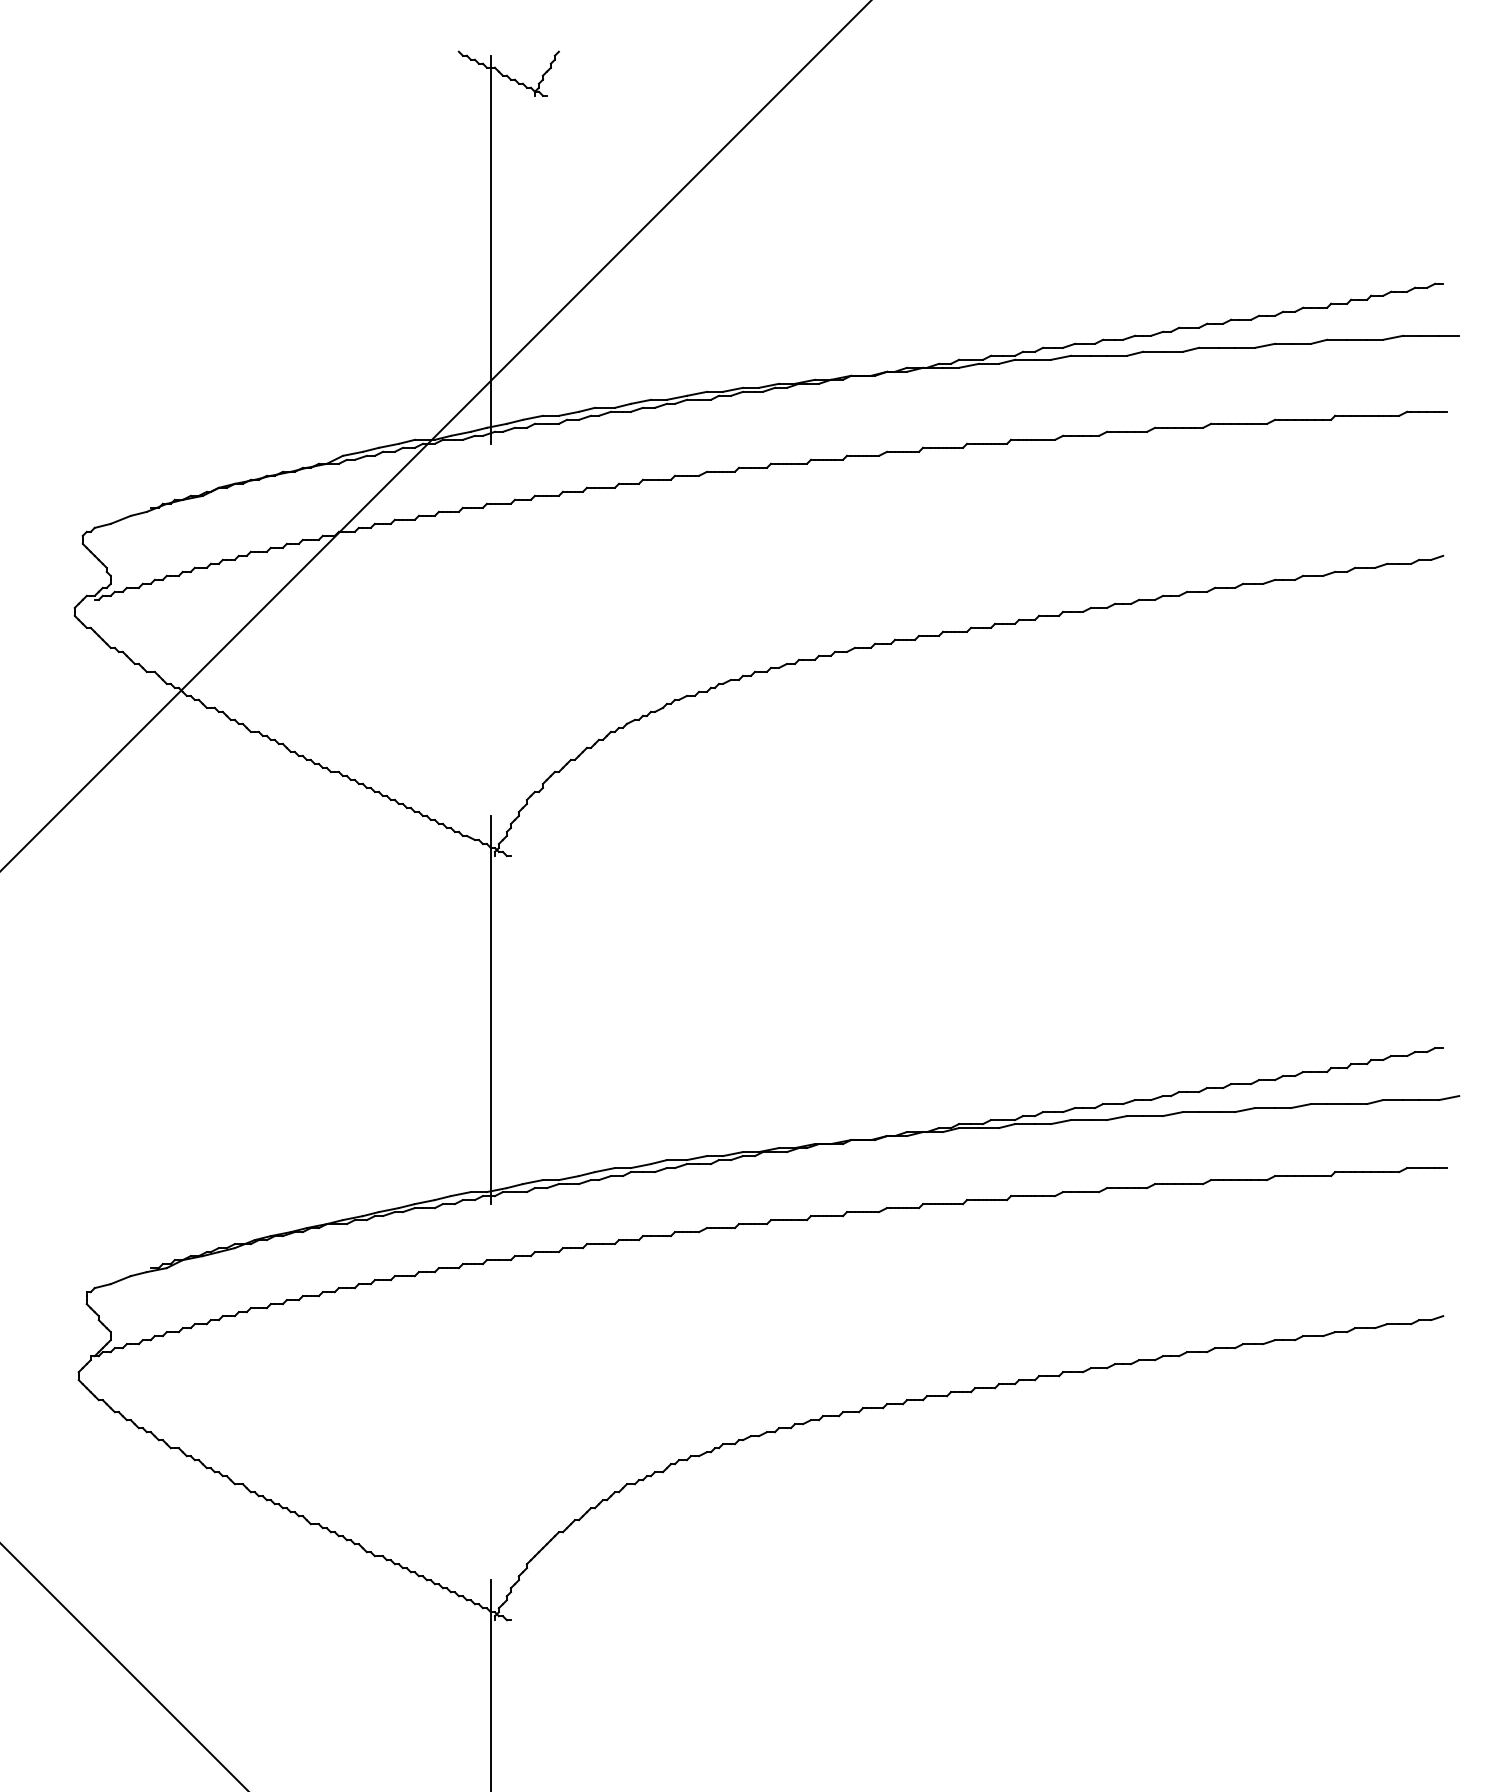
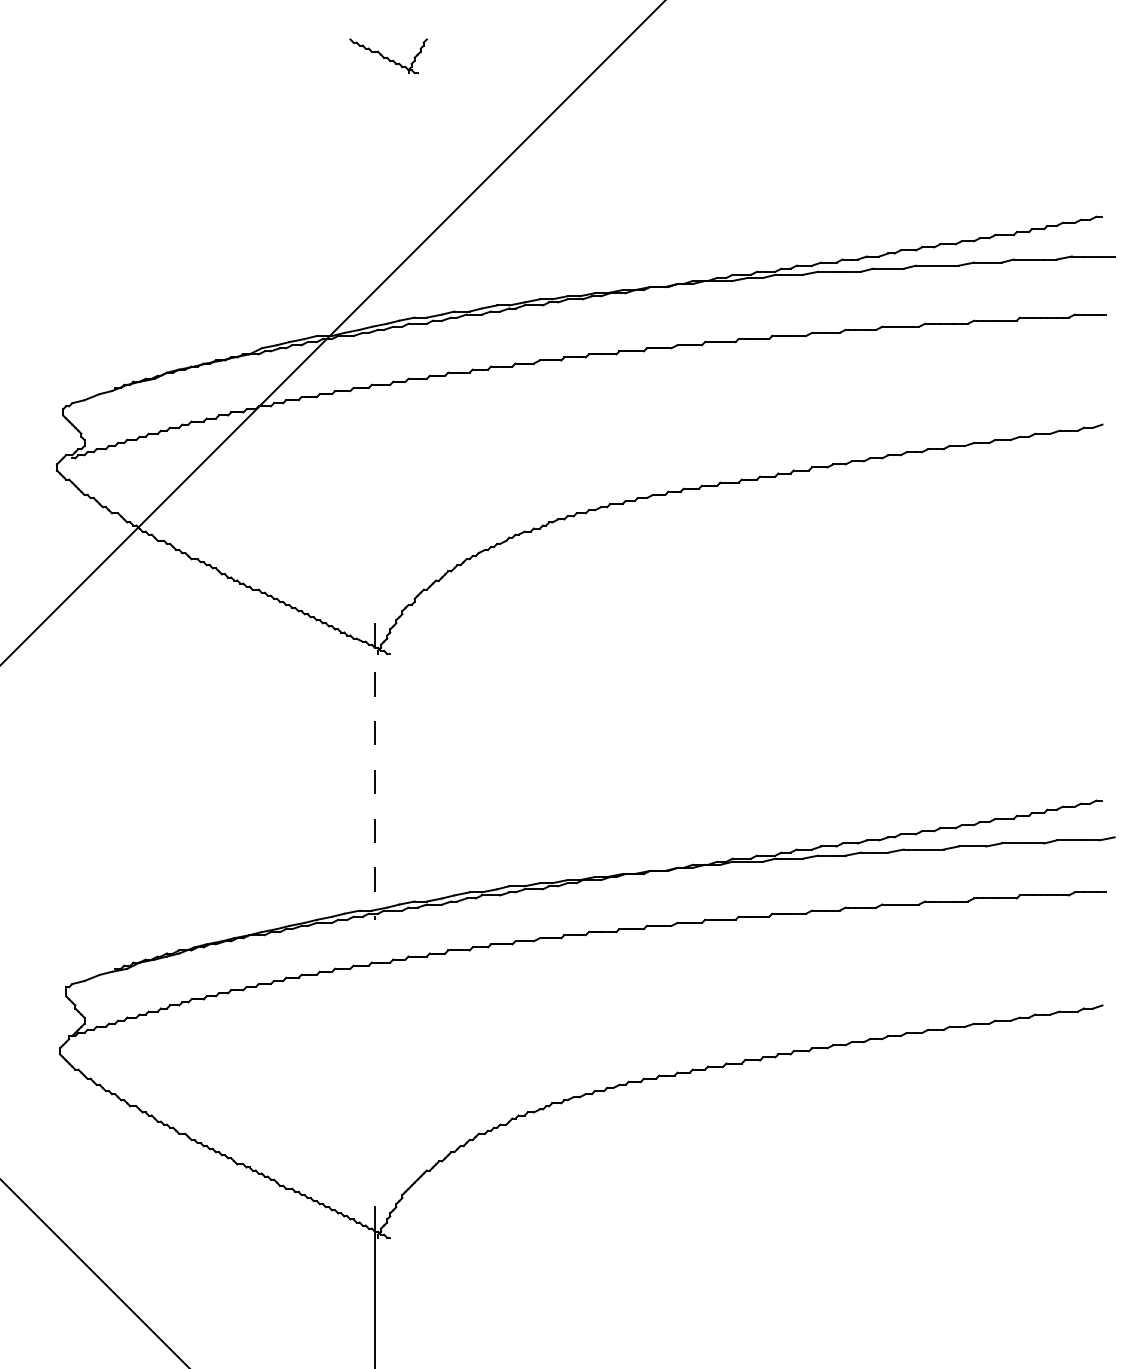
line: (490, 249) -> (374, 190), removed
line: (490, 1010) -> (374, 771), solid -> dashed

